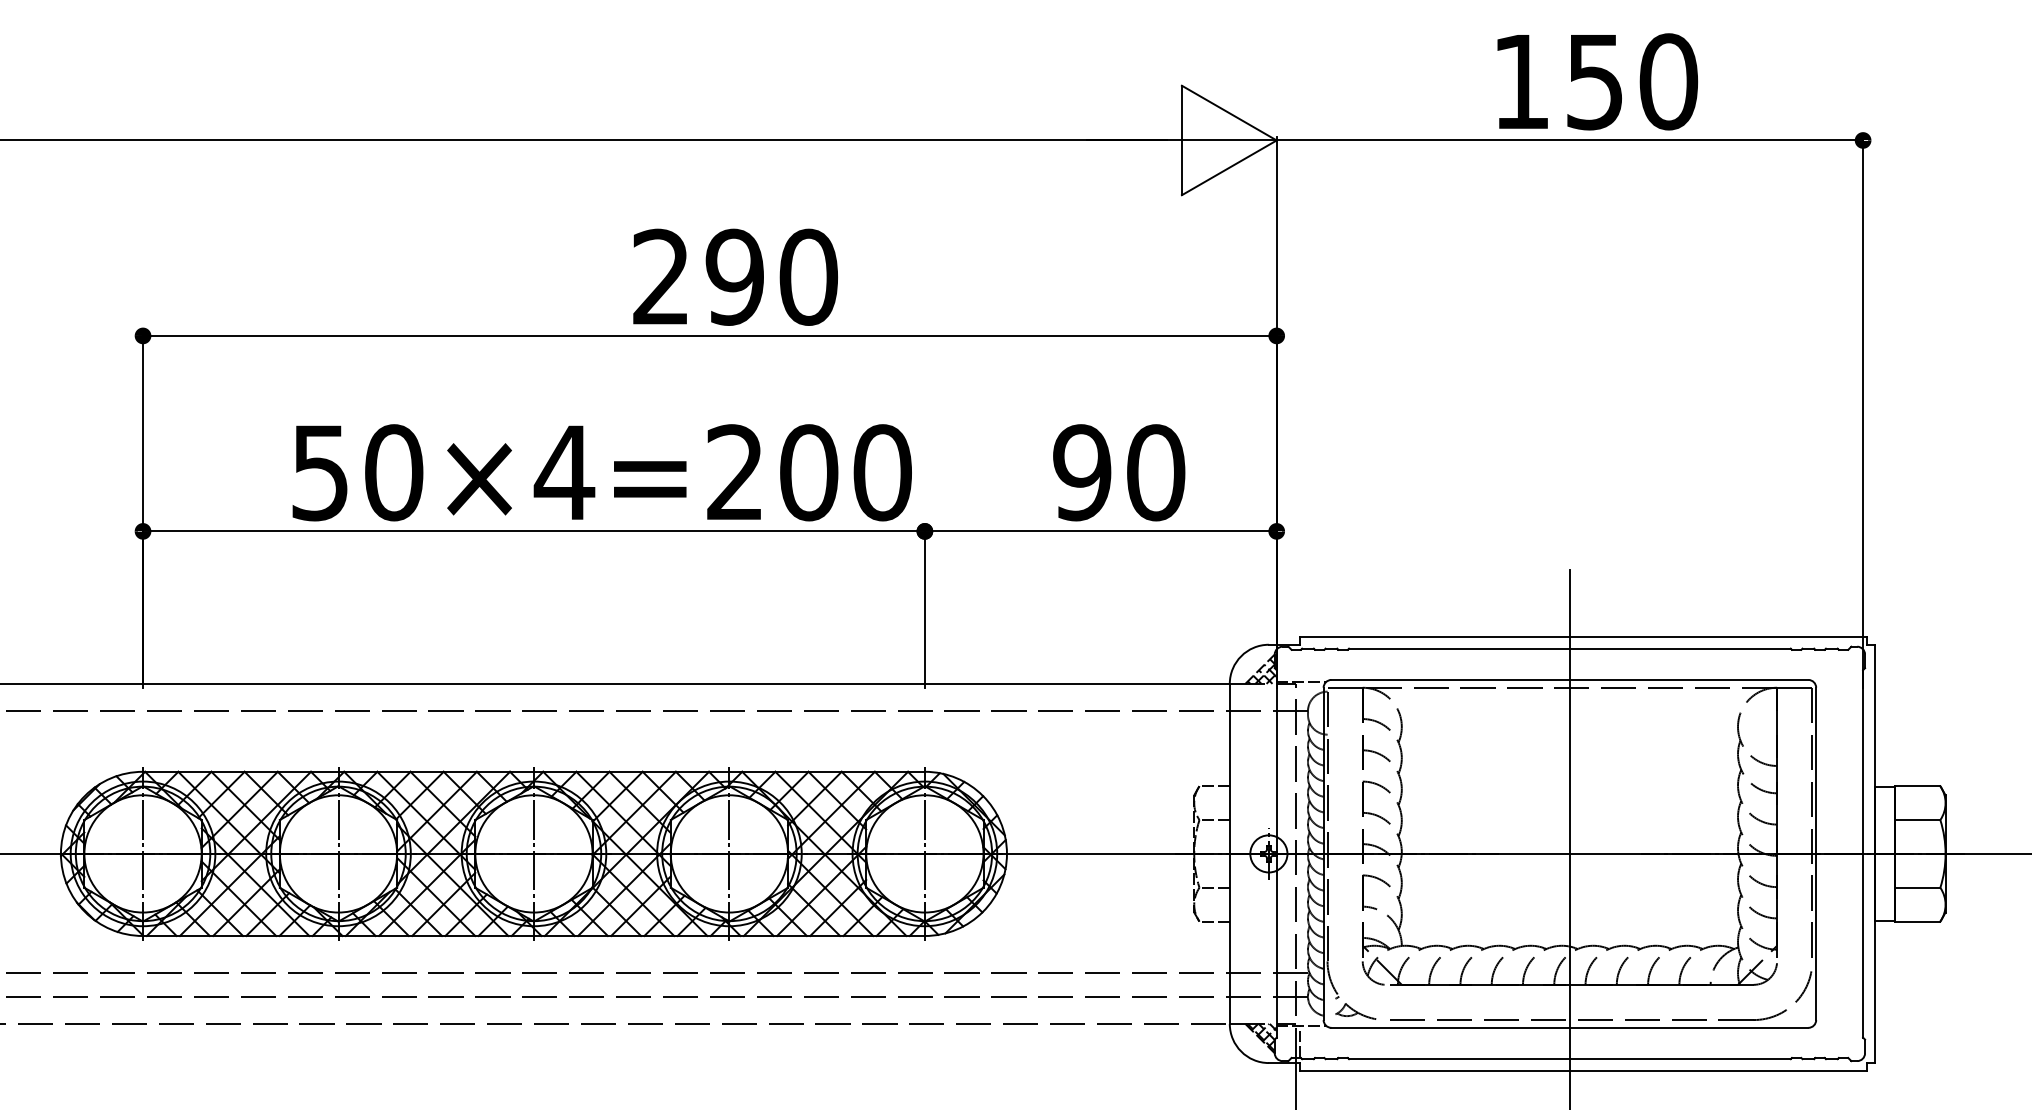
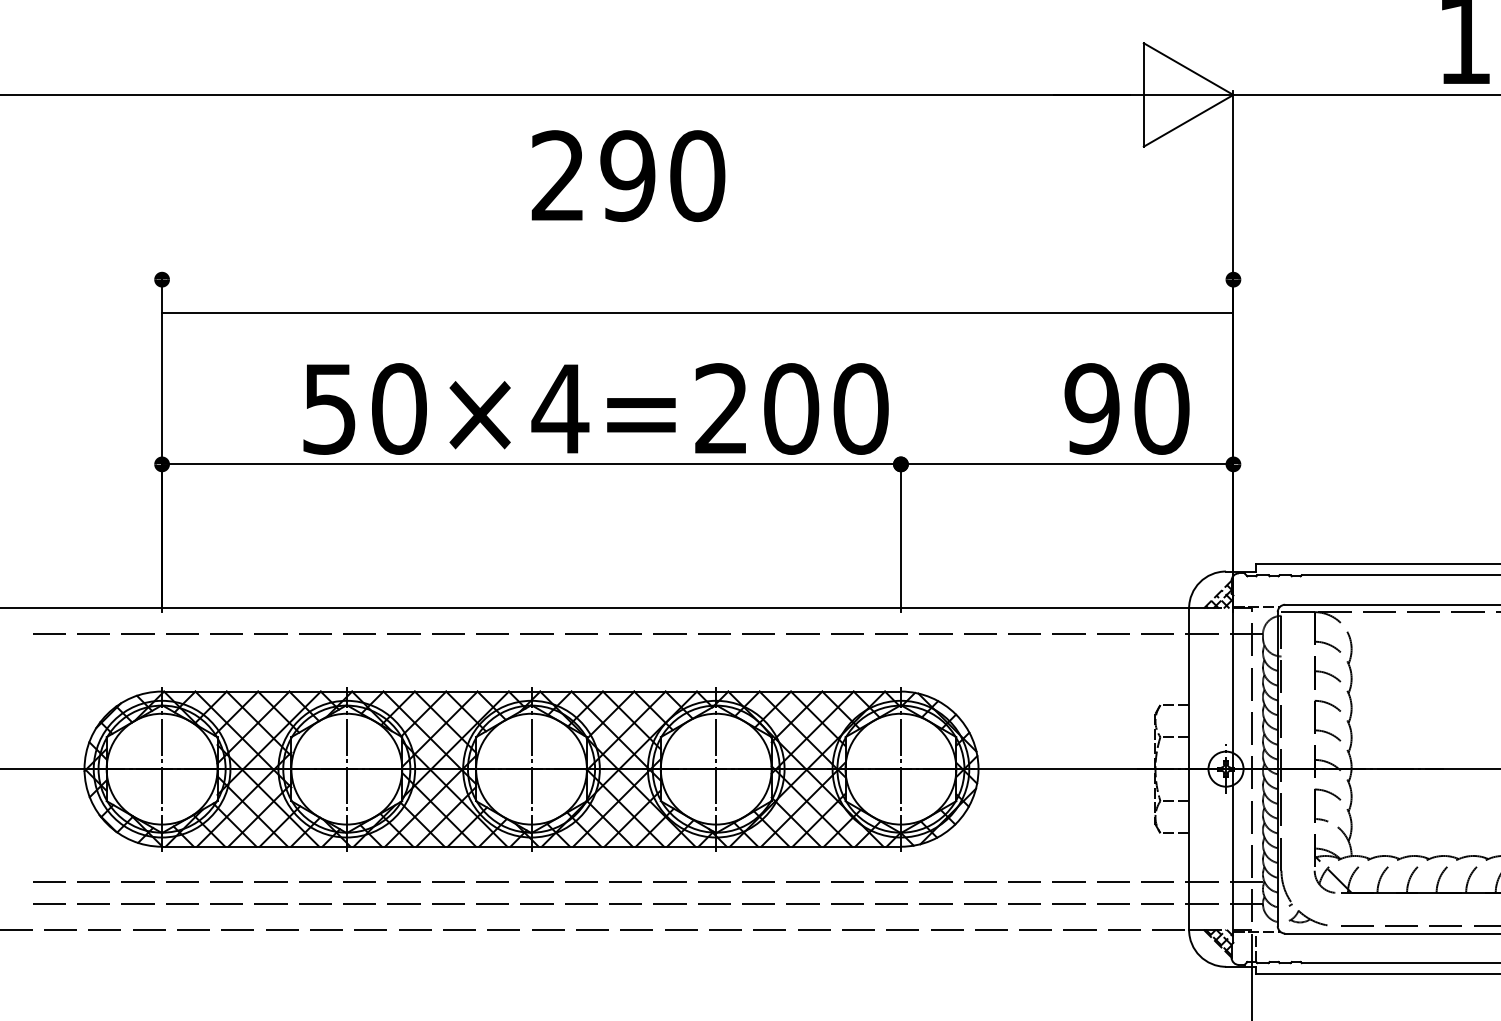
text: (735, 276) -> (628, 175), moved
line: (709, 335) -> (697, 312), moved
text: (1119, 472) -> (1127, 408), moved

